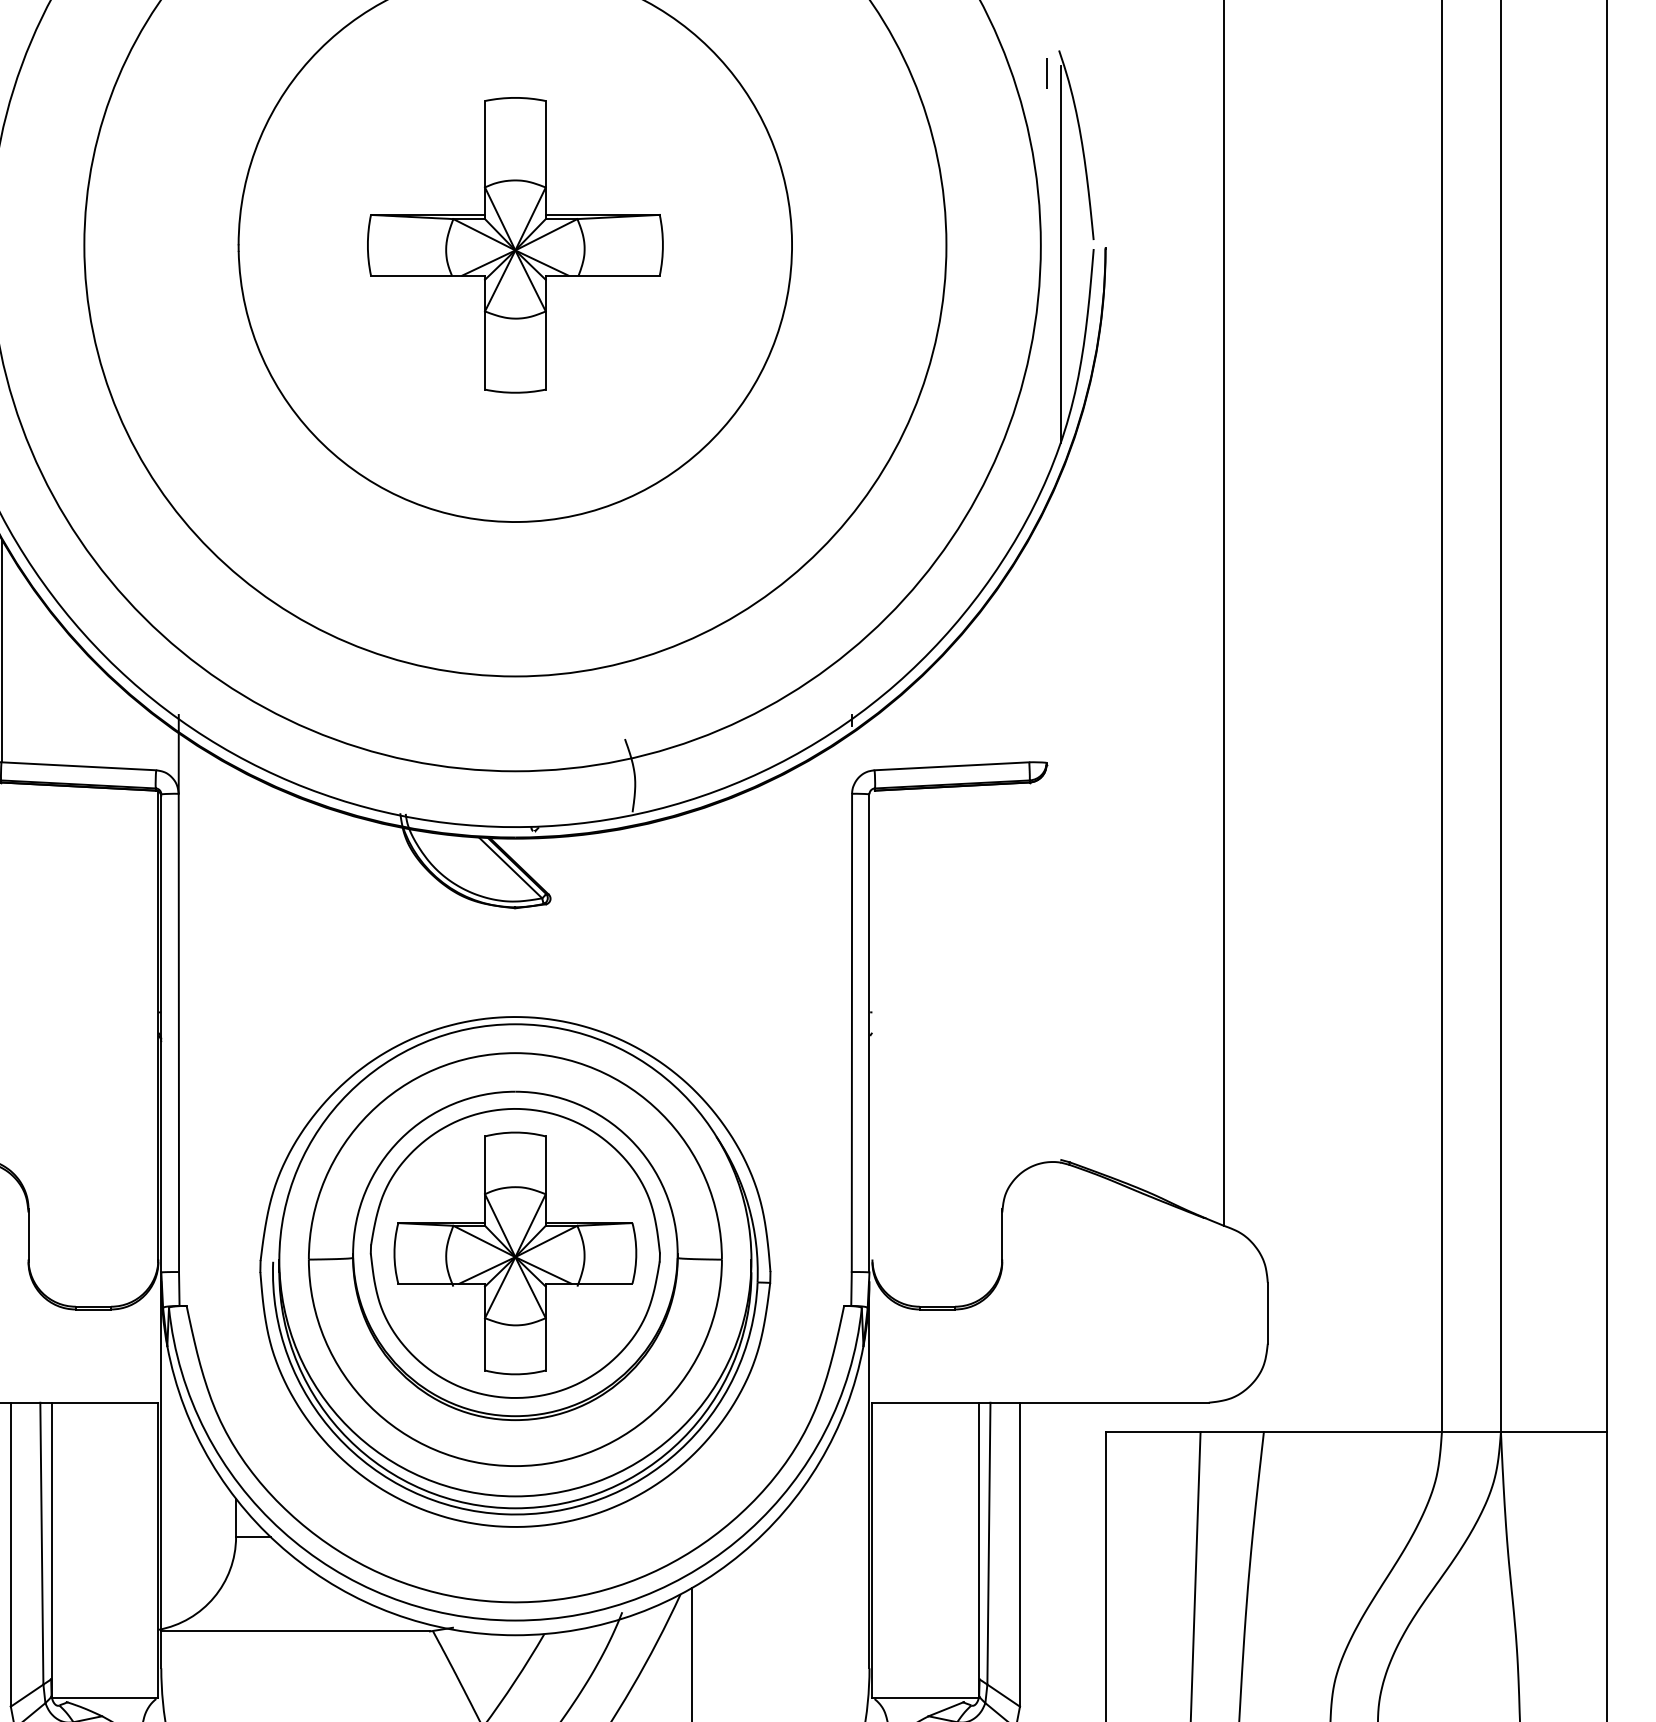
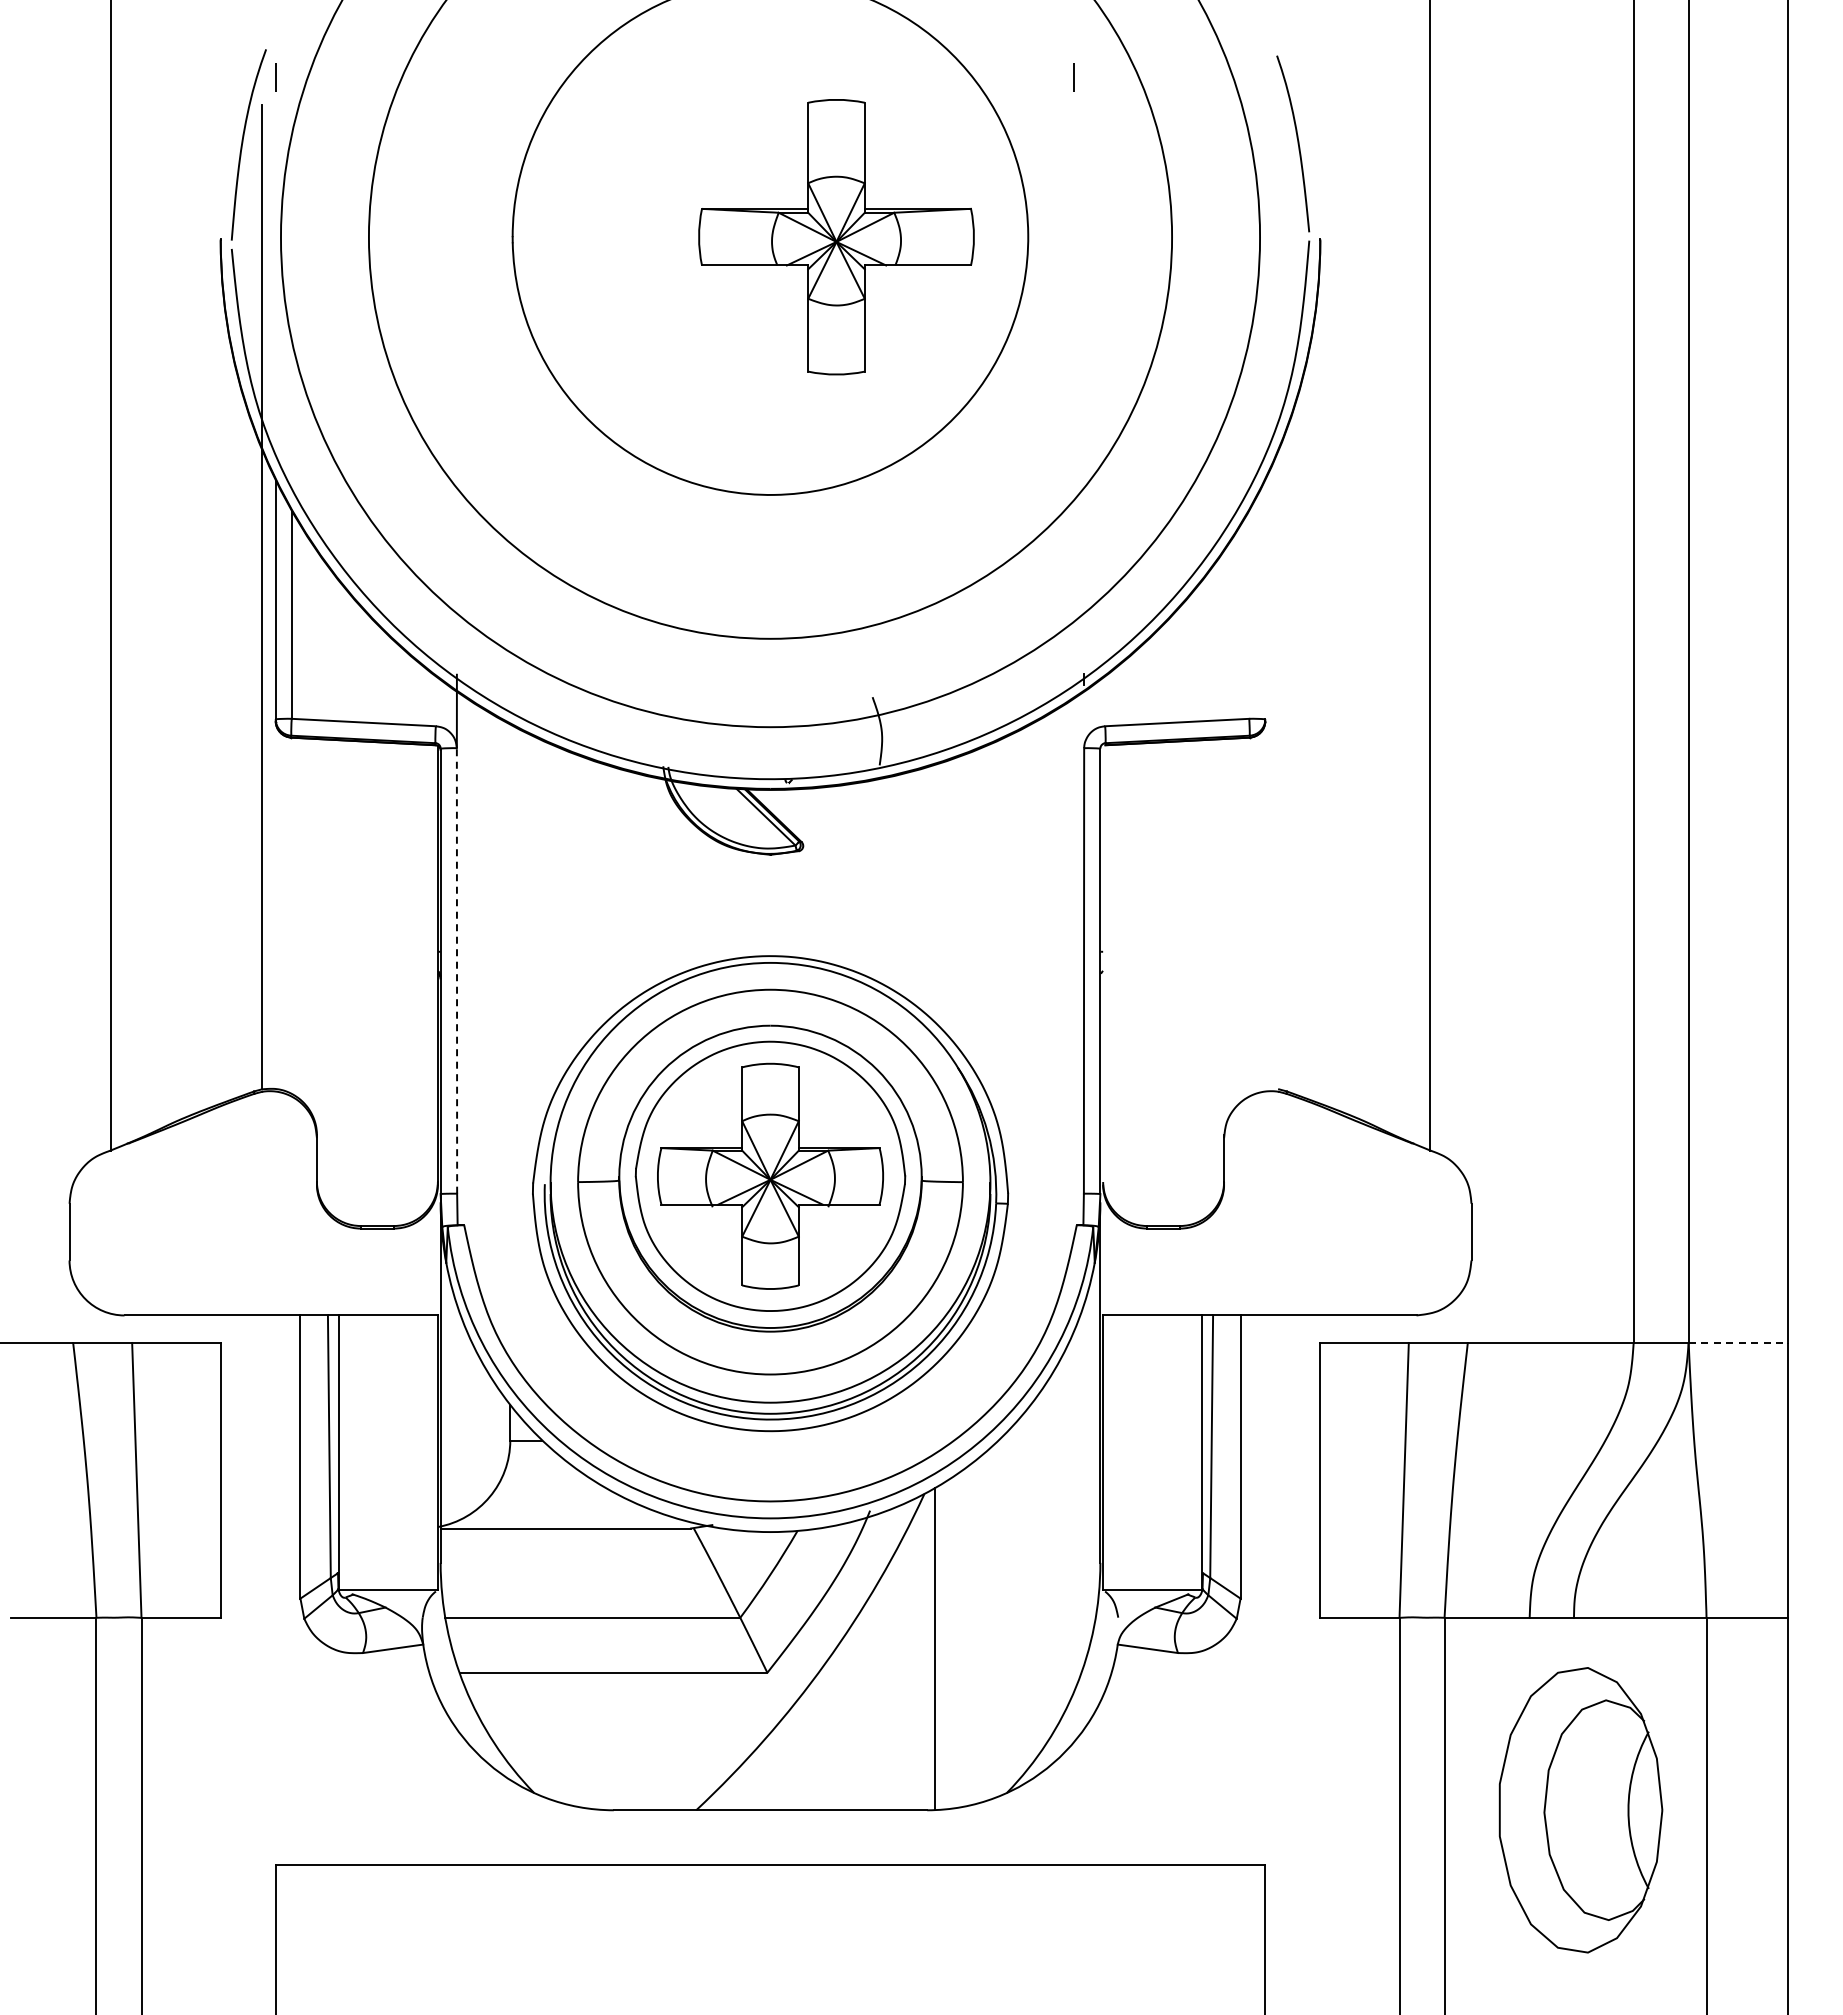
line: (1045, 73) -> (1073, 77), moved
part: (515, 245) -> (836, 237), moved
line: (1061, 254) -> (1279, 245), removed
line: (179, 1032) -> (457, 970), solid -> dashed
line: (1554, 1431) -> (1738, 1342), solid -> dashed

